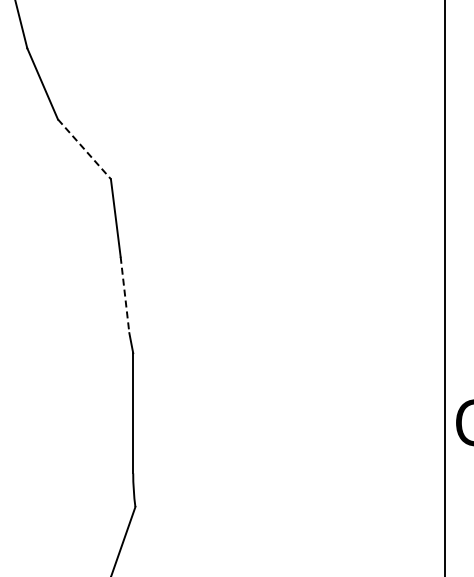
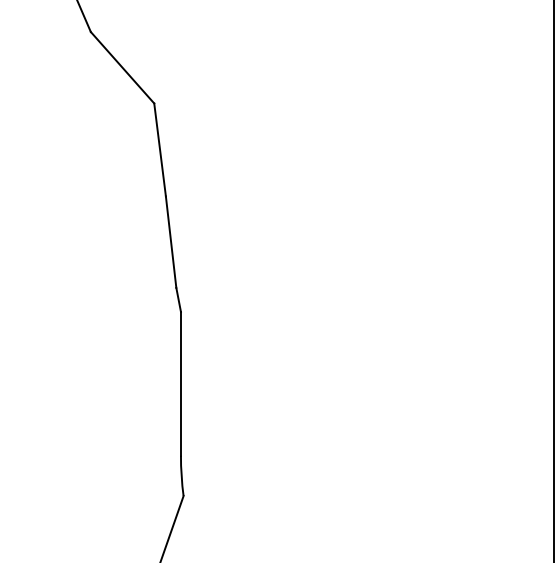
line: (84, 149) -> (122, 68), dashed -> solid
line: (125, 295) -> (171, 242), dashed -> solid

